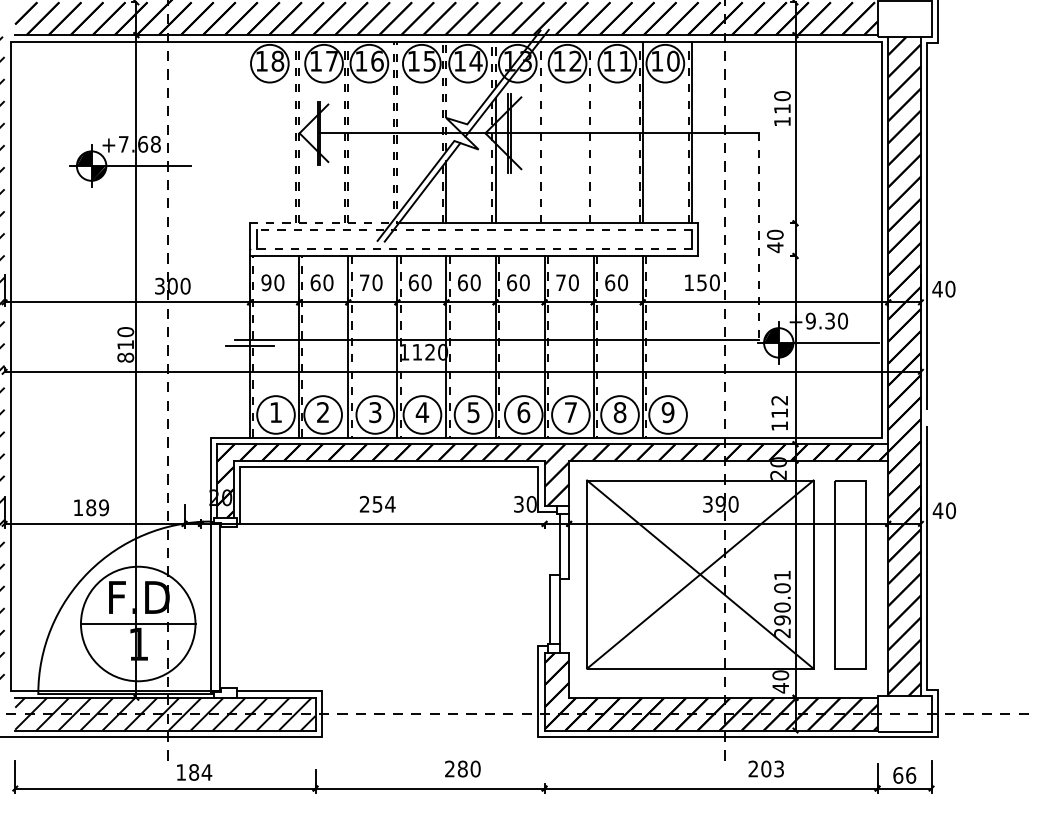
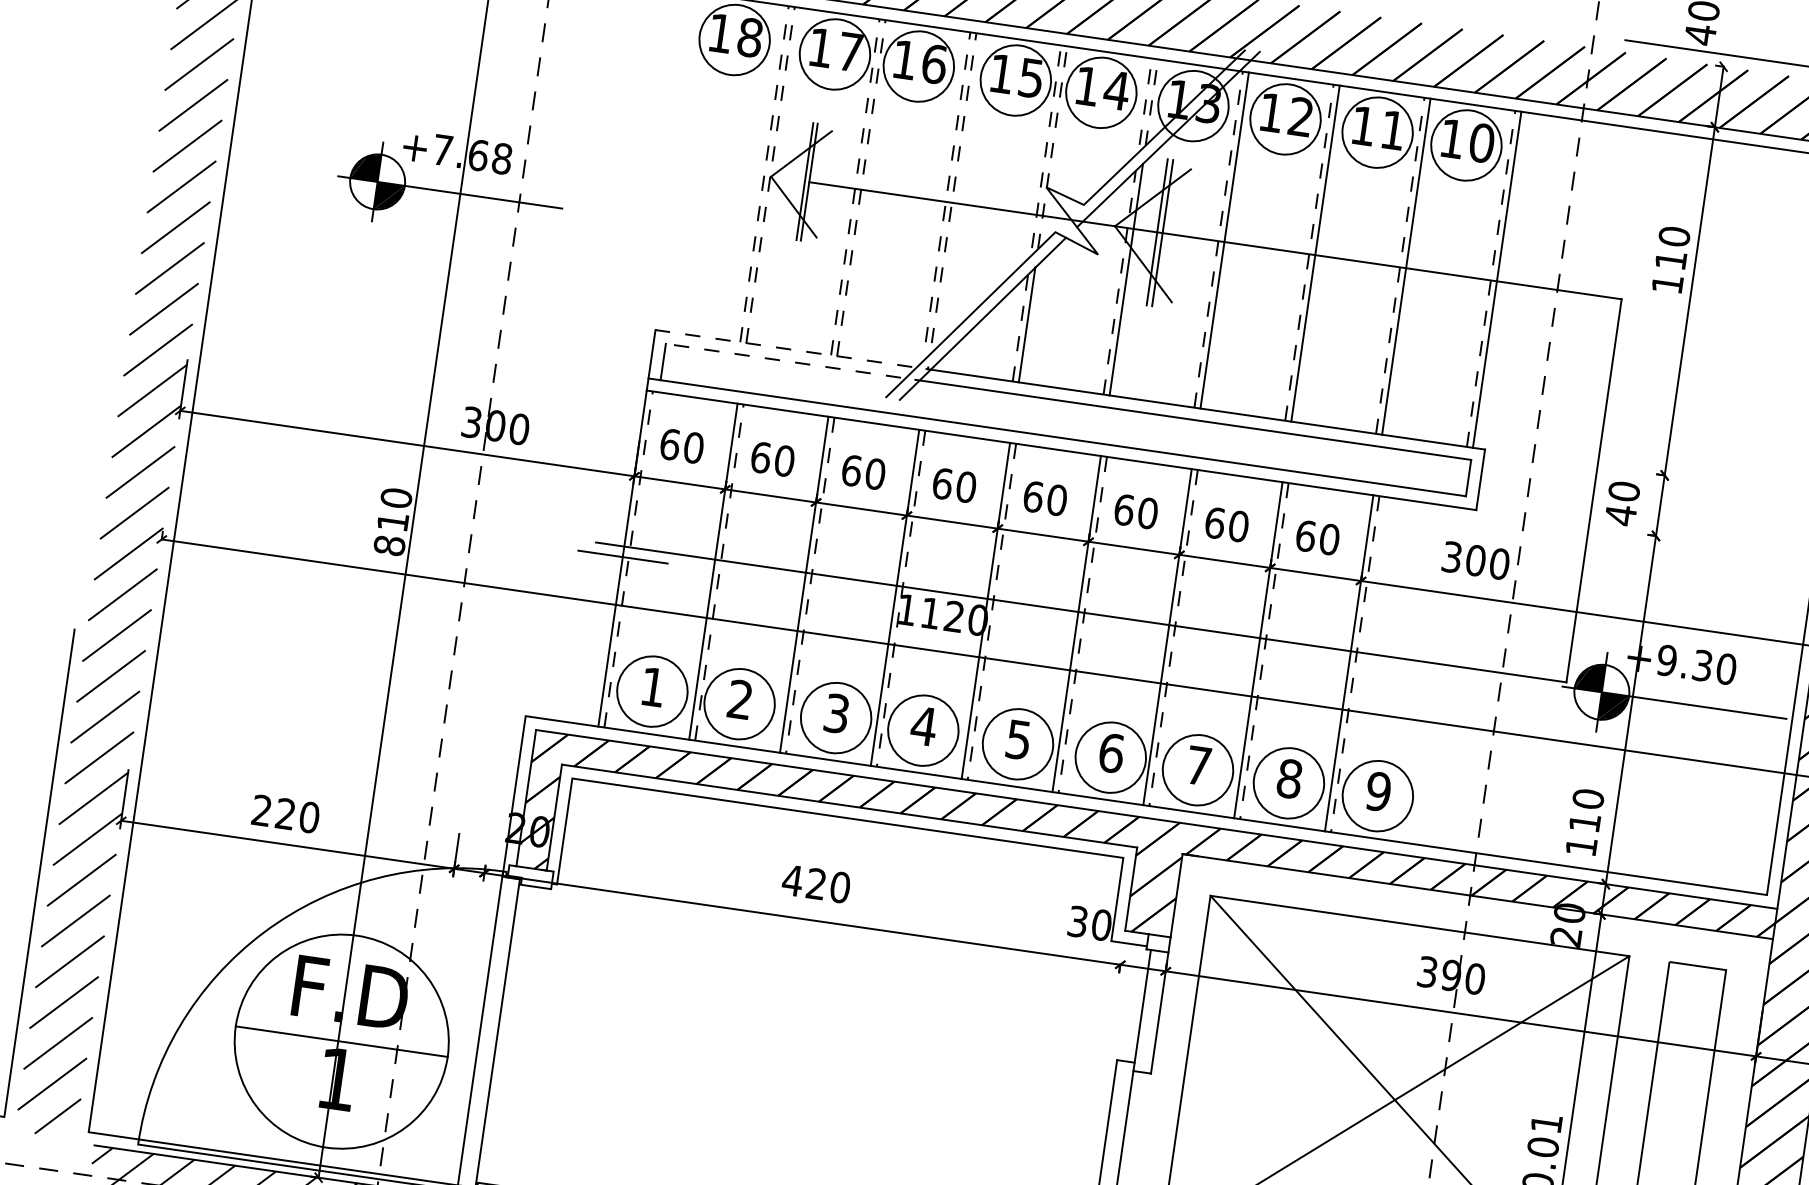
line: (544, 132) -> (1224, 240), added
line: (593, 132) -> (1315, 253), added
line: (541, 229) -> (1193, 419), dashed -> solid
line: (759, 236) -> (1594, 490), dashed -> solid
line: (470, 249) -> (1056, 437), dashed -> solid
text: (266, 282) -> (670, 443), 90 -> 60
text: (364, 282) -> (851, 470), 70 -> 60
text: (561, 282) -> (1215, 522), 70 -> 60
text: (695, 282) -> (1463, 558), 150 -> 300
text: (779, 400) -> (1587, 799), 112 -> 110
text: (377, 504) -> (816, 884), 254 -> 420
text: (91, 507) -> (286, 813), 189 -> 220

